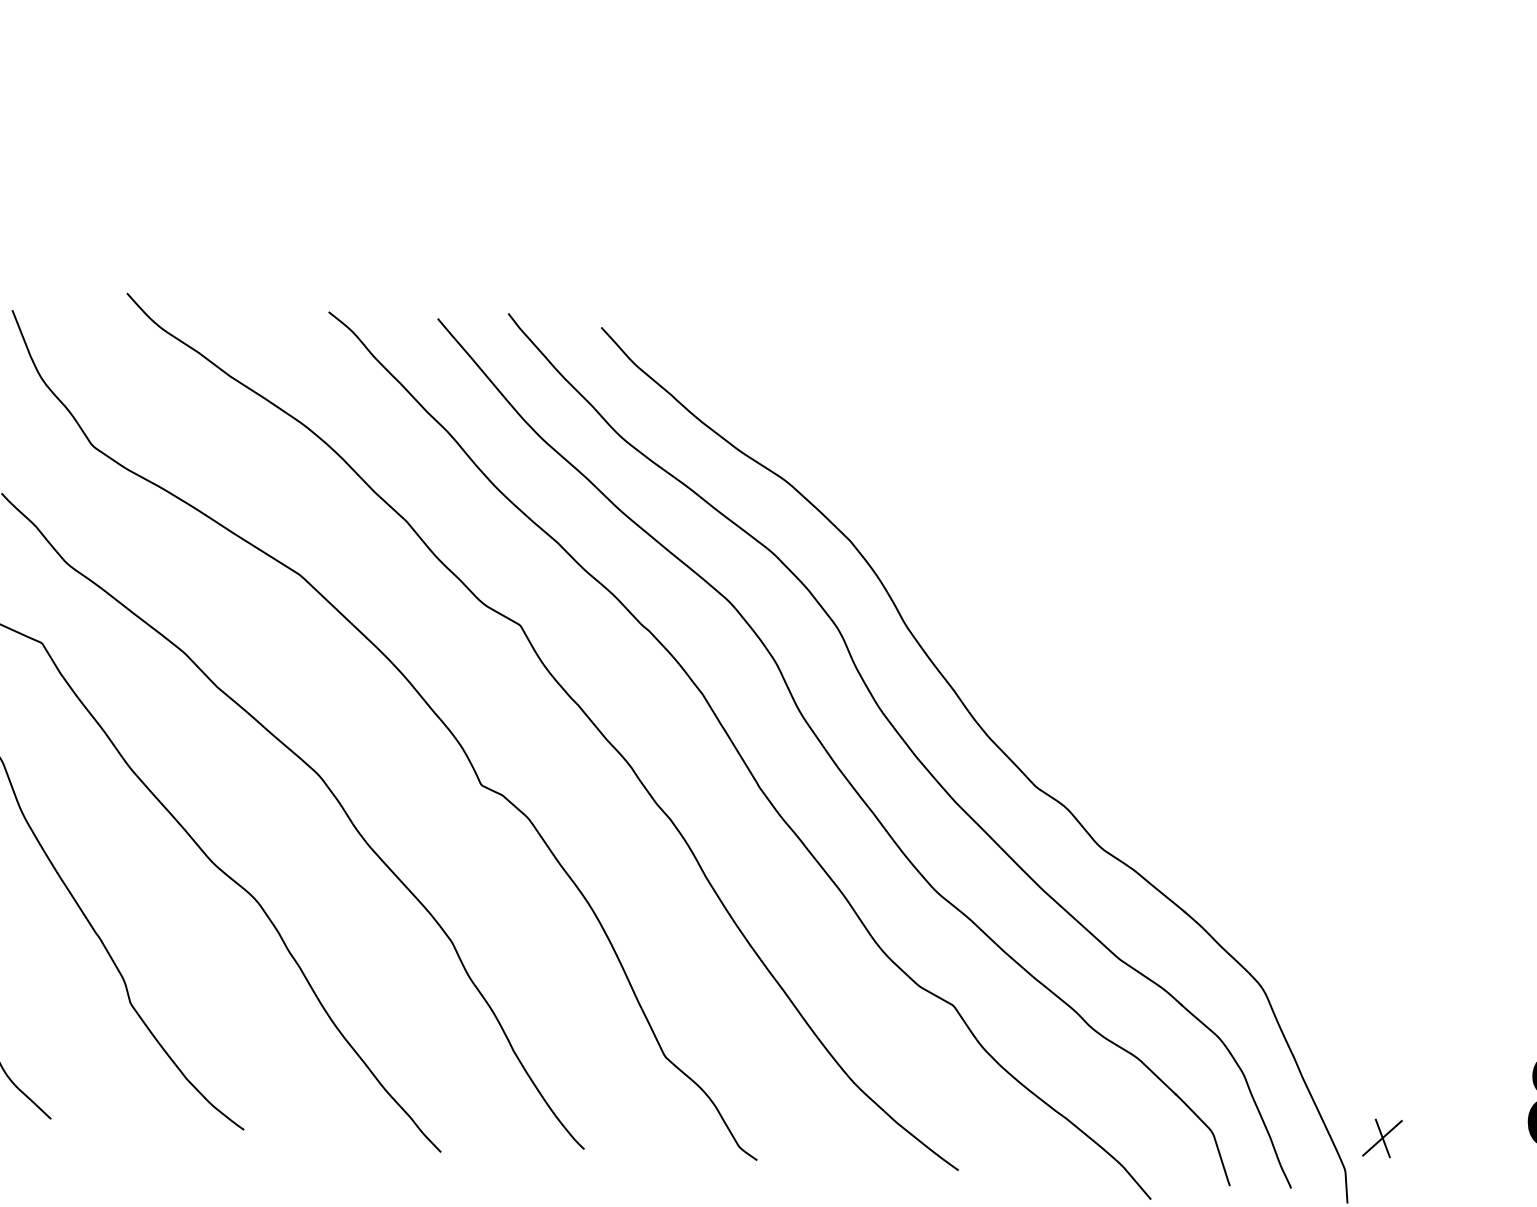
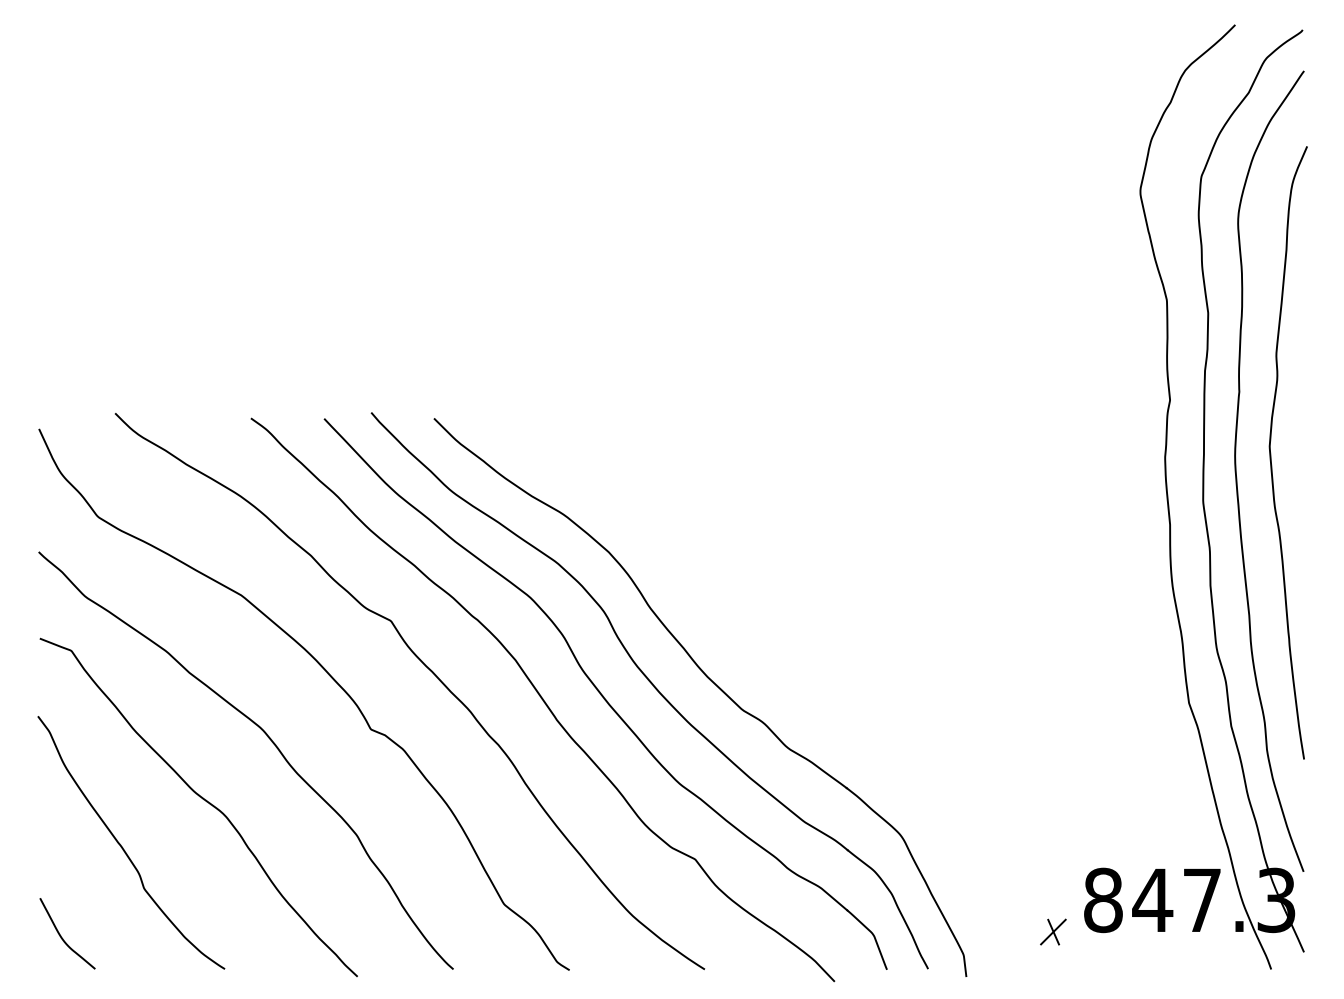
part: (1382, 1137) -> (1053, 931), moved

